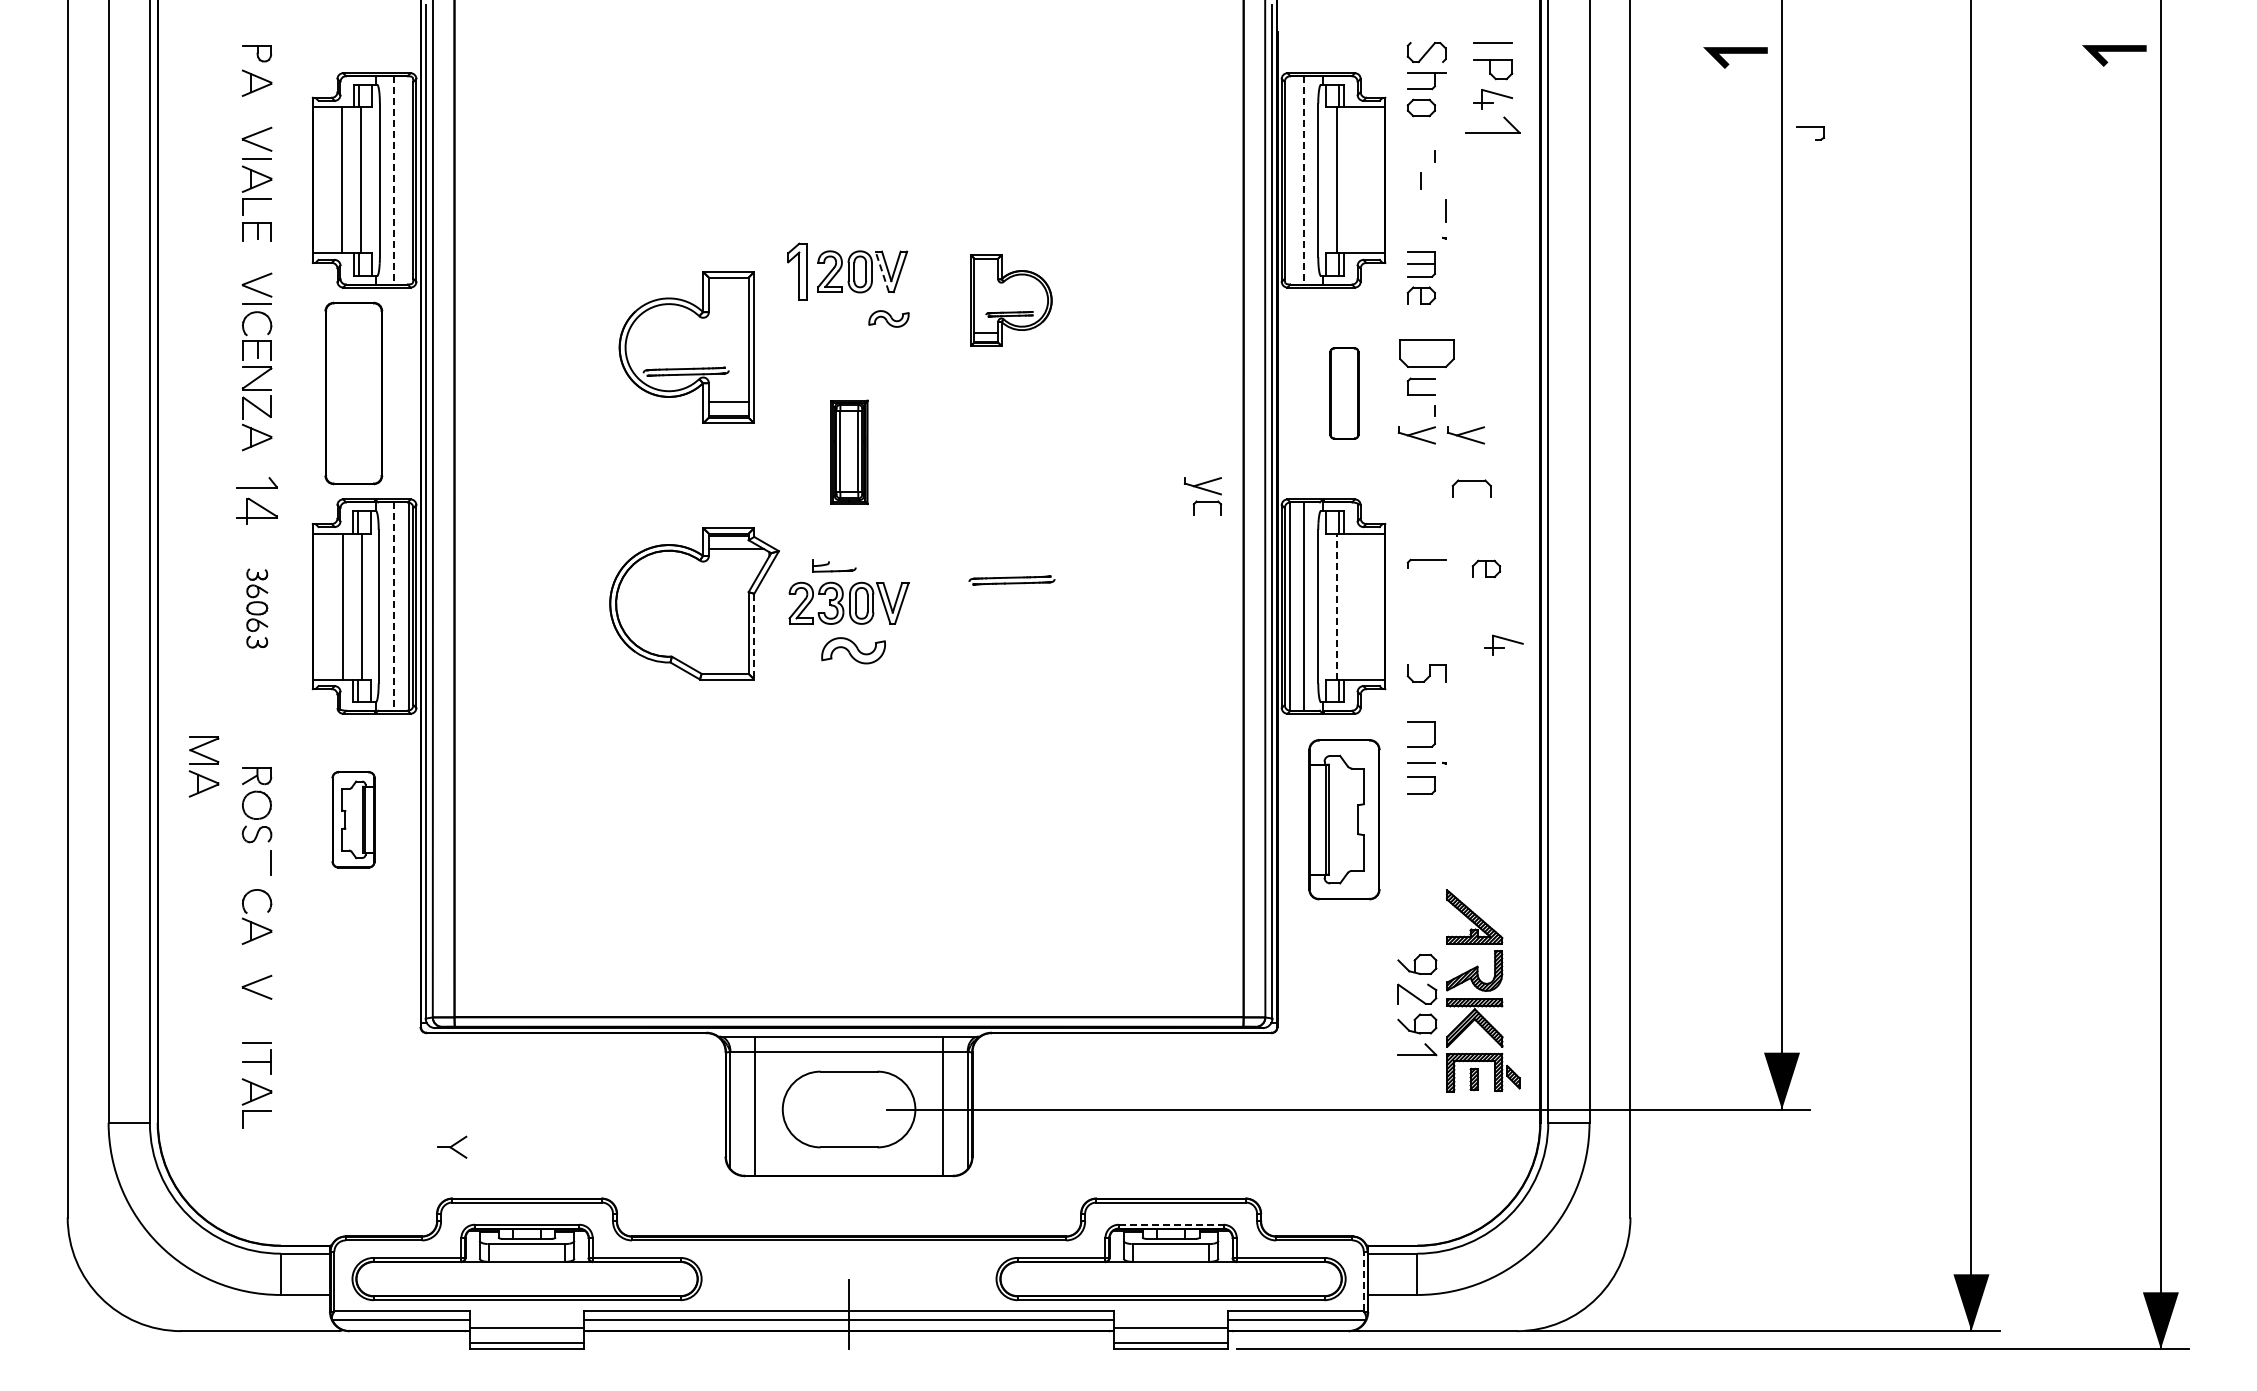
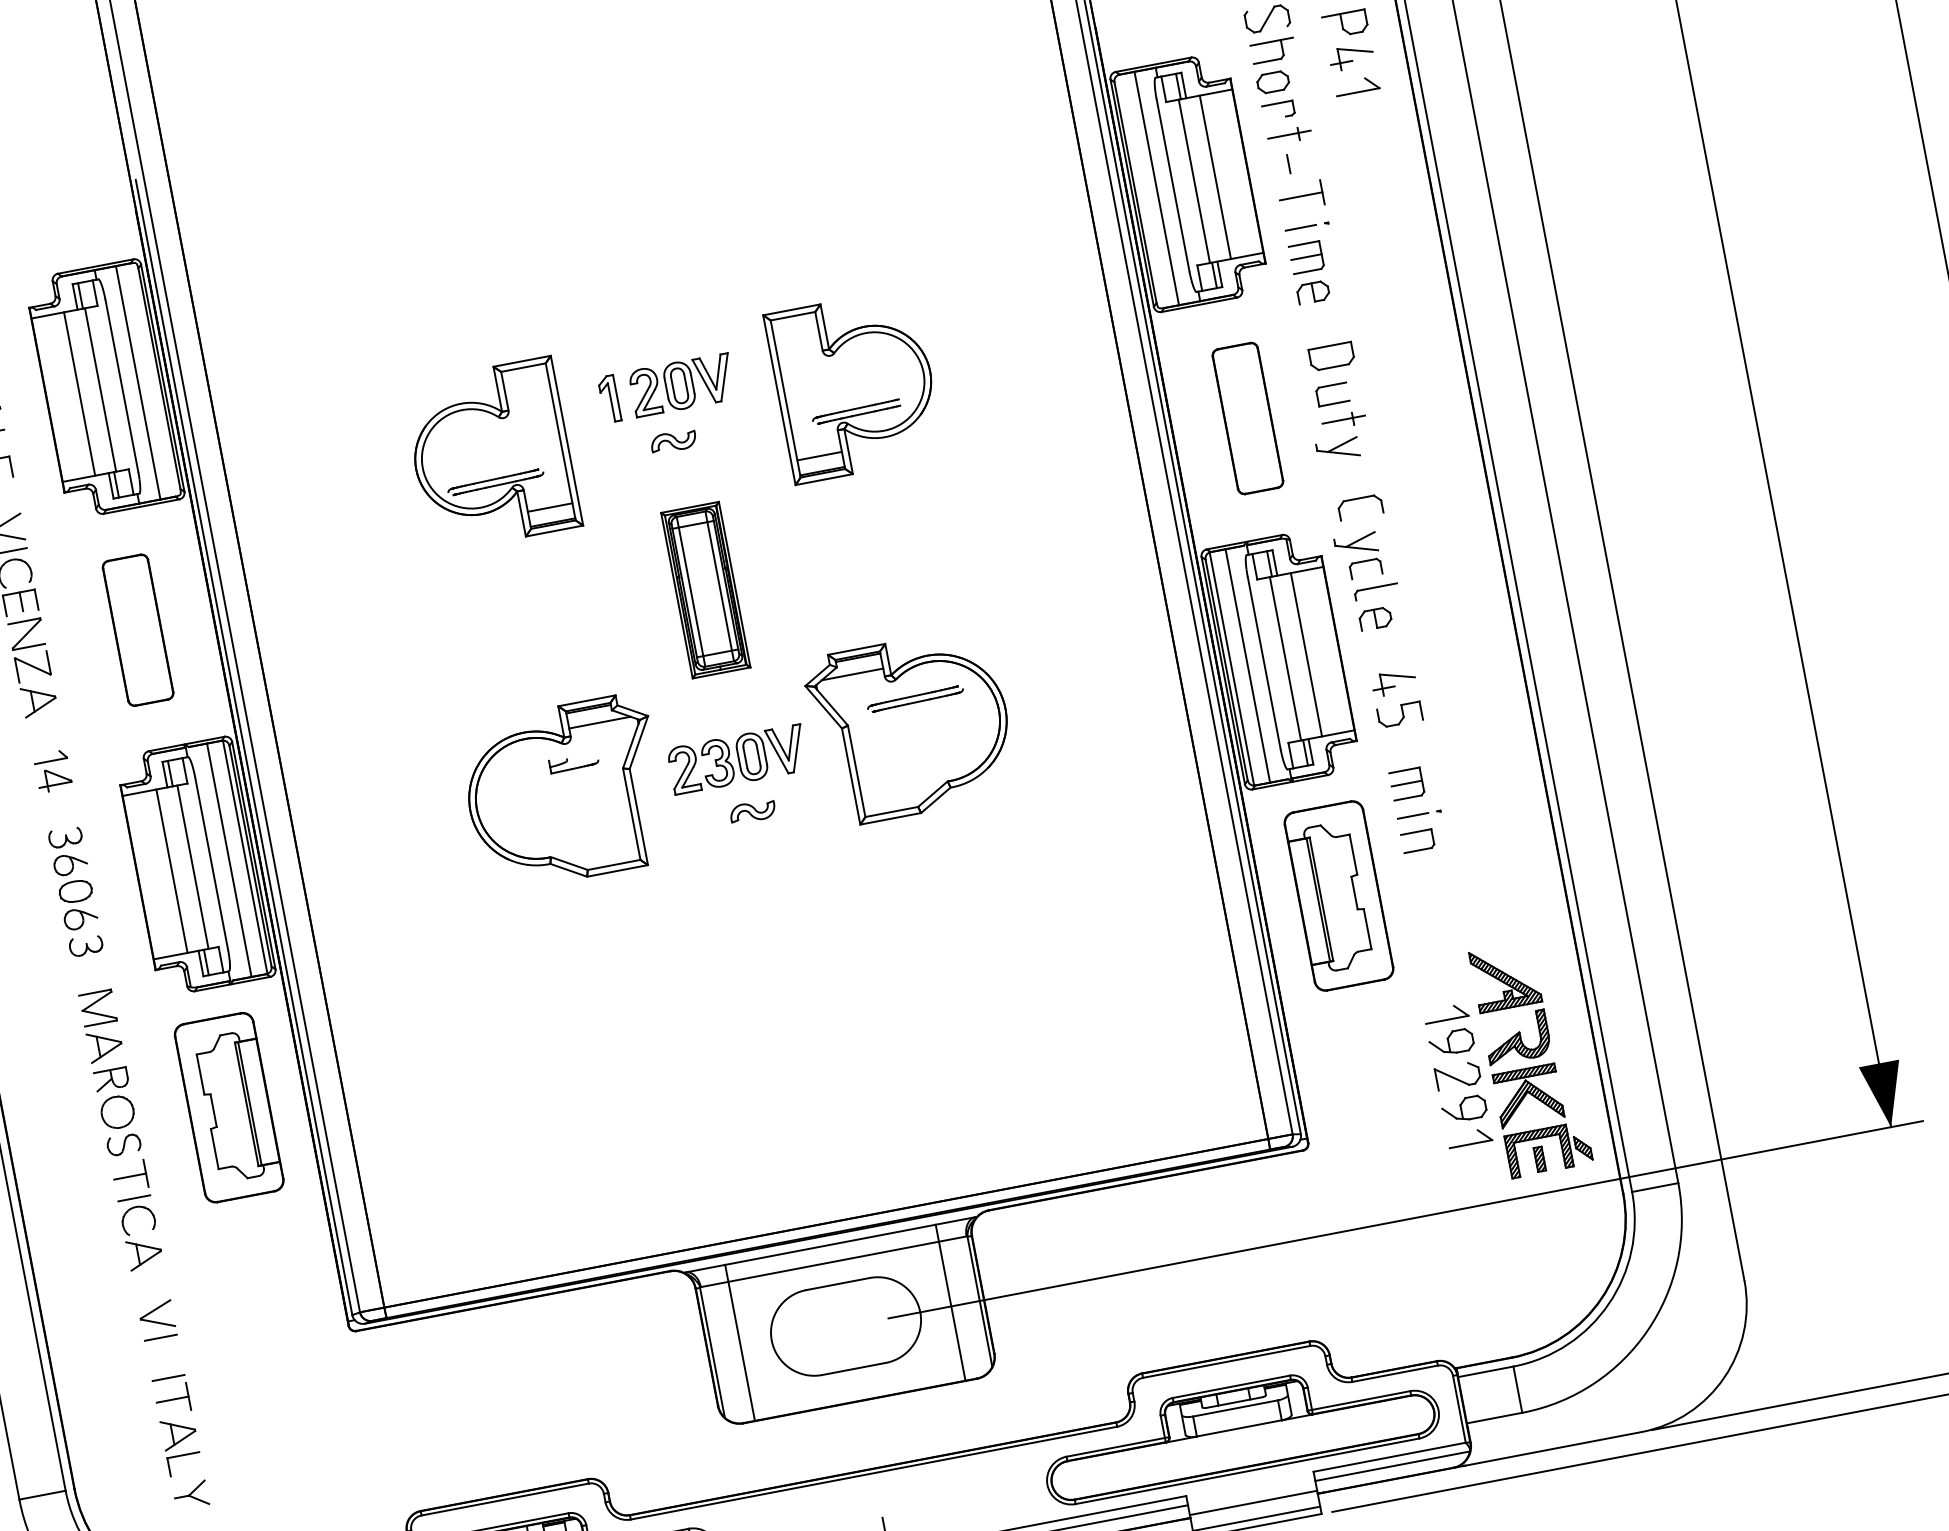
part: (1493, 124) -> (1357, 85), size x0.71
part: (1810, 133) -> (1278, 110), moved
line: (1426, 155) -> (1288, 134), added
line: (394, 180) -> (138, 382), dashed -> solid
line: (1303, 180) -> (1156, 188), dashed -> solid
line: (1356, 180) -> (1215, 177), added
line: (1426, 210) -> (1300, 196), added
line: (1420, 237) -> (1299, 227), added
part: (797, 271) -> (609, 398), size x0.71
line: (882, 271) -> (704, 380), dashed -> solid
part: (1011, 300) -> (855, 385), size x1.67
part: (888, 318) -> (672, 441), moved
part: (686, 347) -> (491, 454), moved
part: (1426, 353) -> (1331, 356), size x0.71
part: (353, 393) -> (137, 630), size x0.71
part: (1344, 393) -> (1247, 418), size x1.43
line: (1426, 410) -> (1343, 420), added
part: (1465, 435) -> (1392, 439), removed
part: (849, 452) -> (706, 590), size x1.43
part: (1471, 481) -> (1358, 499), moved
part: (1202, 496) -> (1357, 556), moved
part: (257, 500) -> (53, 770), size x0.71
part: (834, 565) -> (573, 761), moved
part: (1485, 568) -> (1374, 618), moved
part: (1003, 603) -> (910, 726), added
line: (1337, 606) -> (1285, 658), dashed -> solid
line: (1356, 606) -> (1306, 654), added
line: (394, 607) -> (229, 861), dashed -> solid
part: (257, 608) -> (76, 891), size x1.43
line: (754, 636) -> (639, 816), dashed -> solid
part: (1503, 644) -> (1393, 682), moved
part: (852, 650) -> (751, 811), size x0.62
line: (1420, 734) -> (1405, 784), added
part: (203, 766) -> (100, 1026), moved
part: (353, 819) -> (228, 1107), size x1.67
line: (256, 862) -> (129, 1176), added
line: (256, 882) -> (133, 1198), added
part: (1417, 938) -> (1446, 1013), added
line: (256, 1006) -> (160, 1337), added
part: (452, 1146) -> (191, 1494), moved
line: (1171, 1224) -> (1231, 1386), dashed -> solid
line: (1363, 1281) -> (1459, 1409), dashed -> solid

